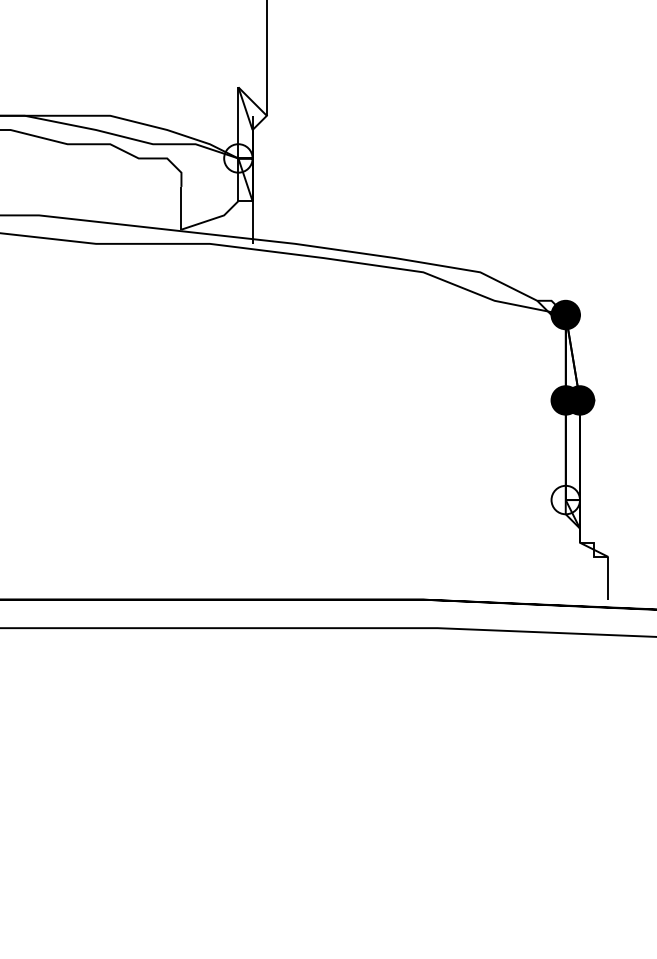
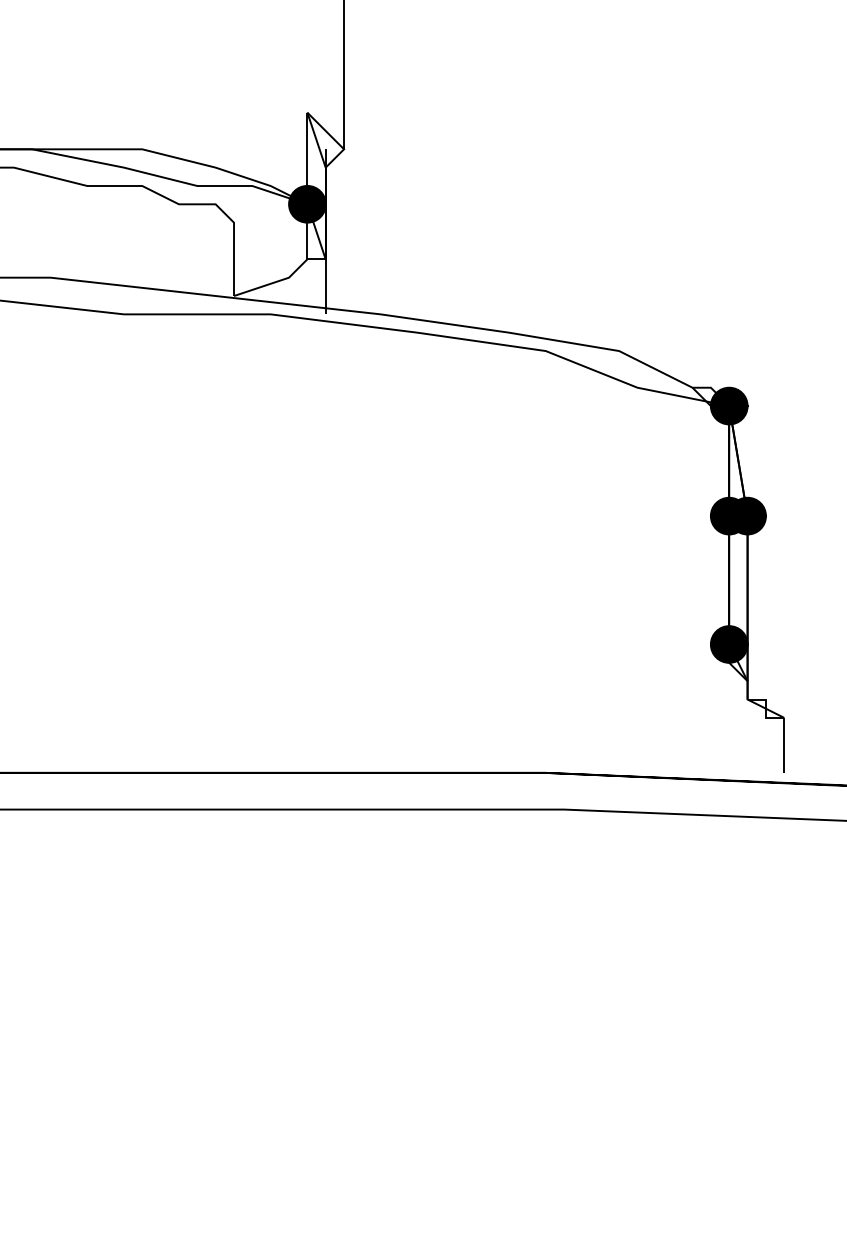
fill: (238, 158) -> (307, 204), added
fill: (565, 499) -> (728, 643), added

